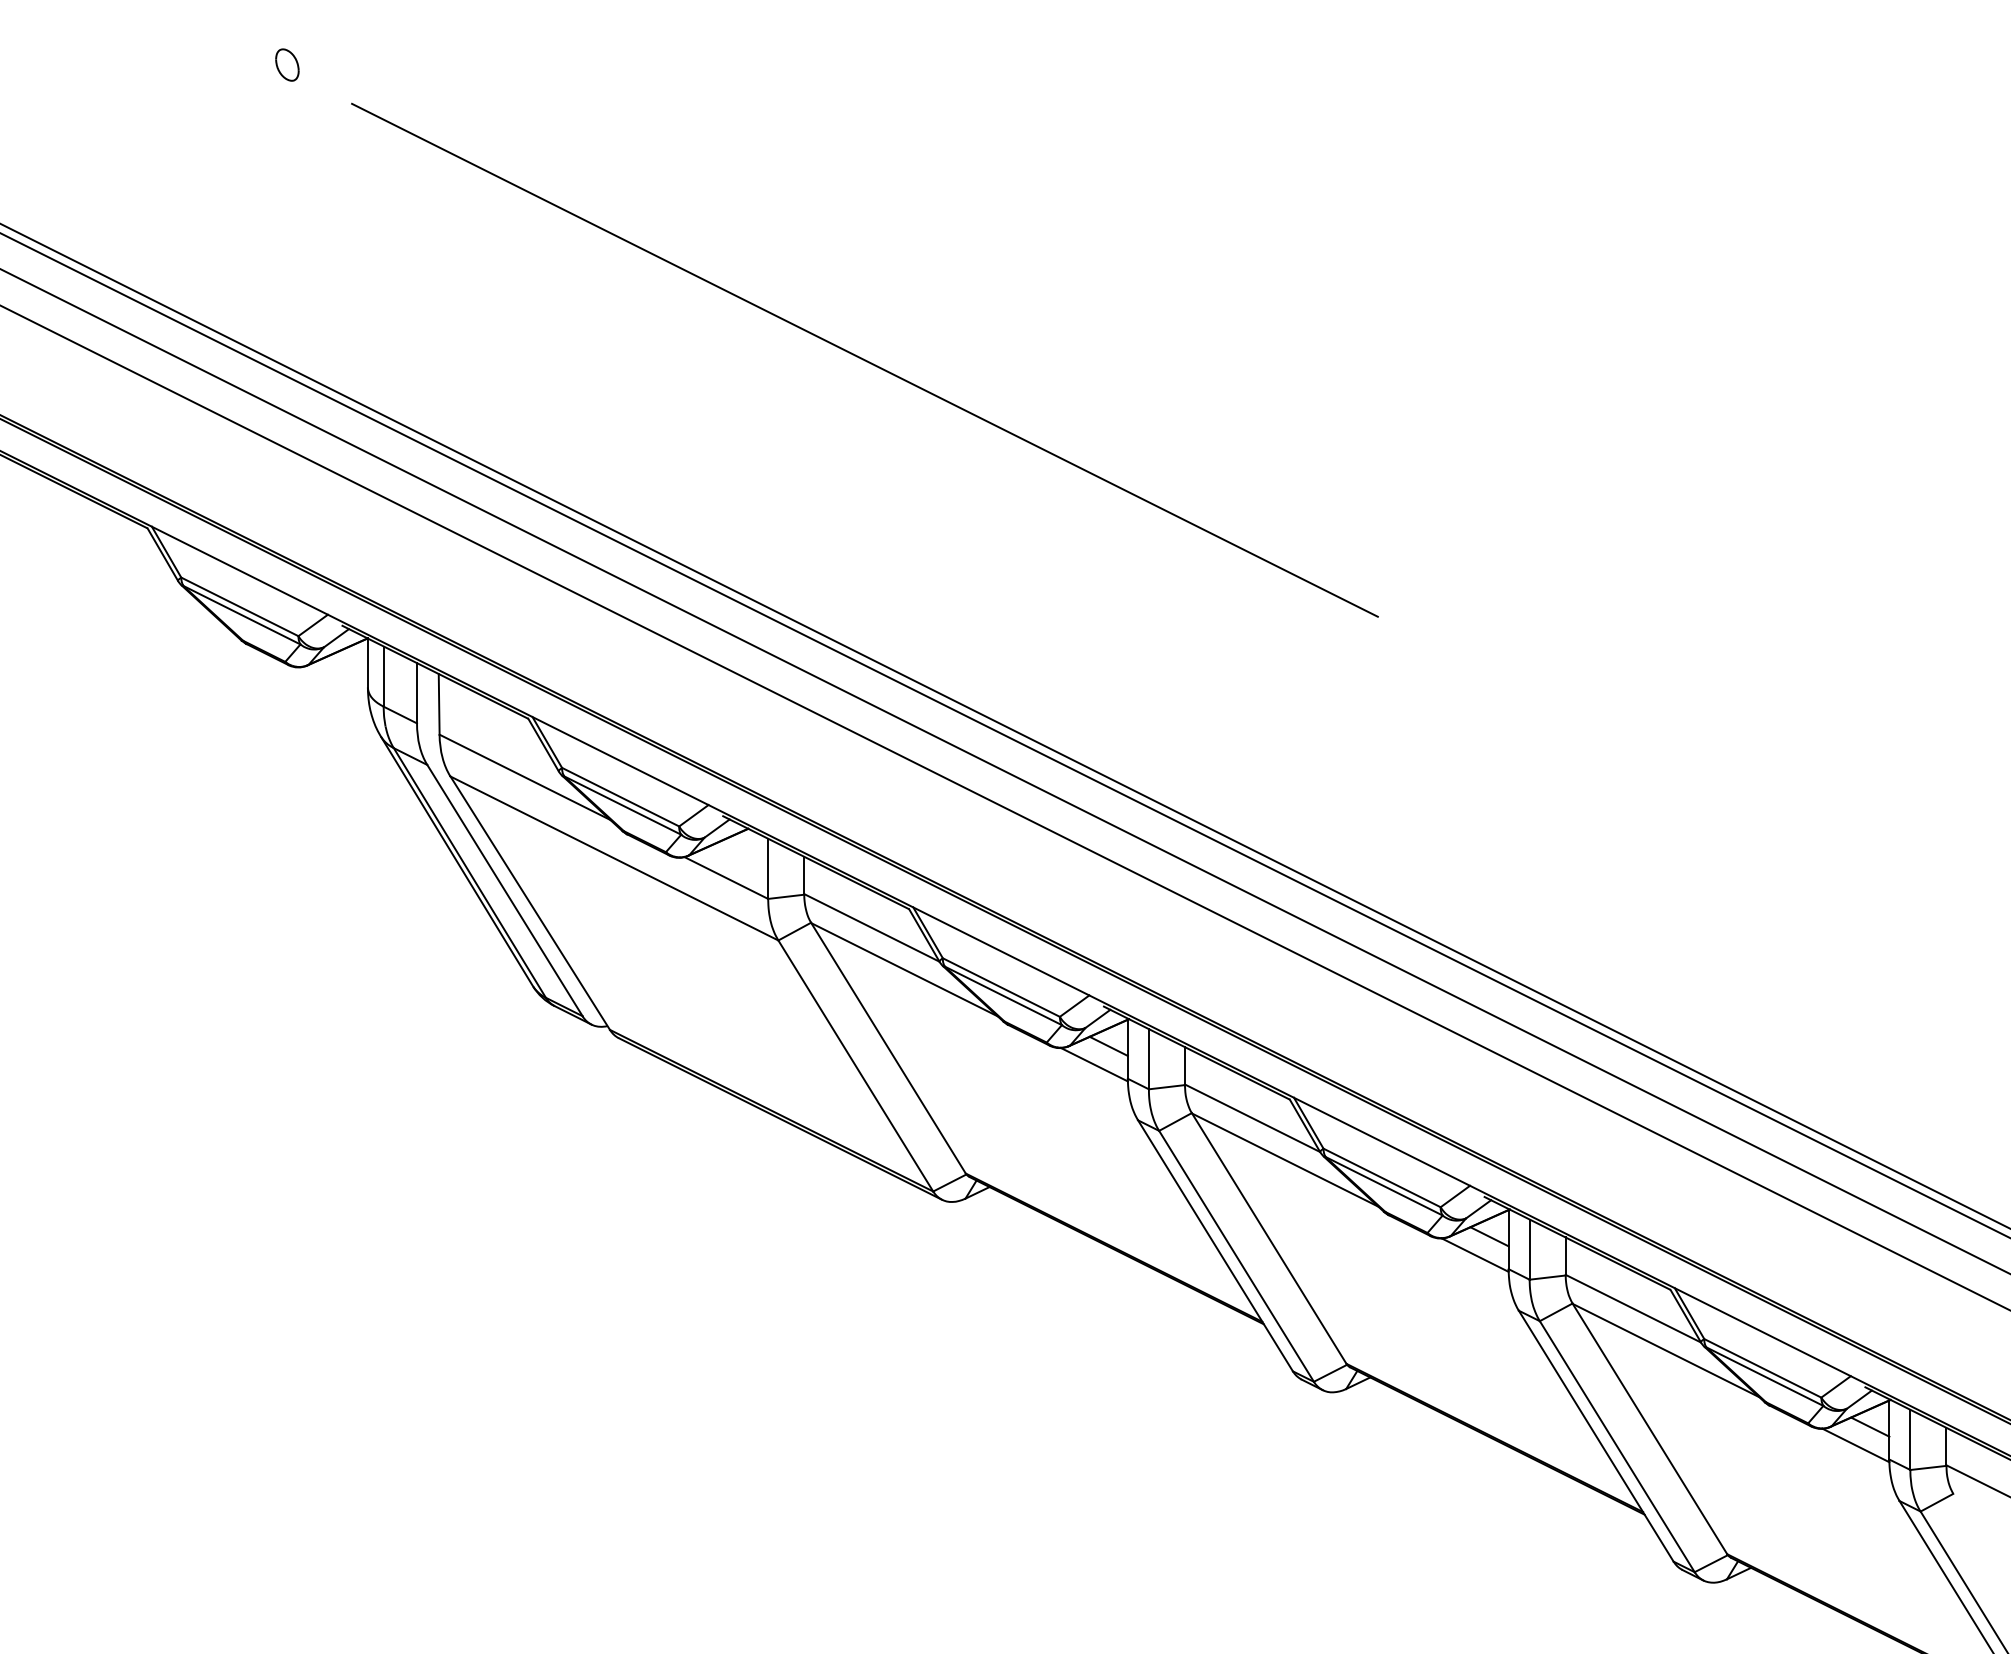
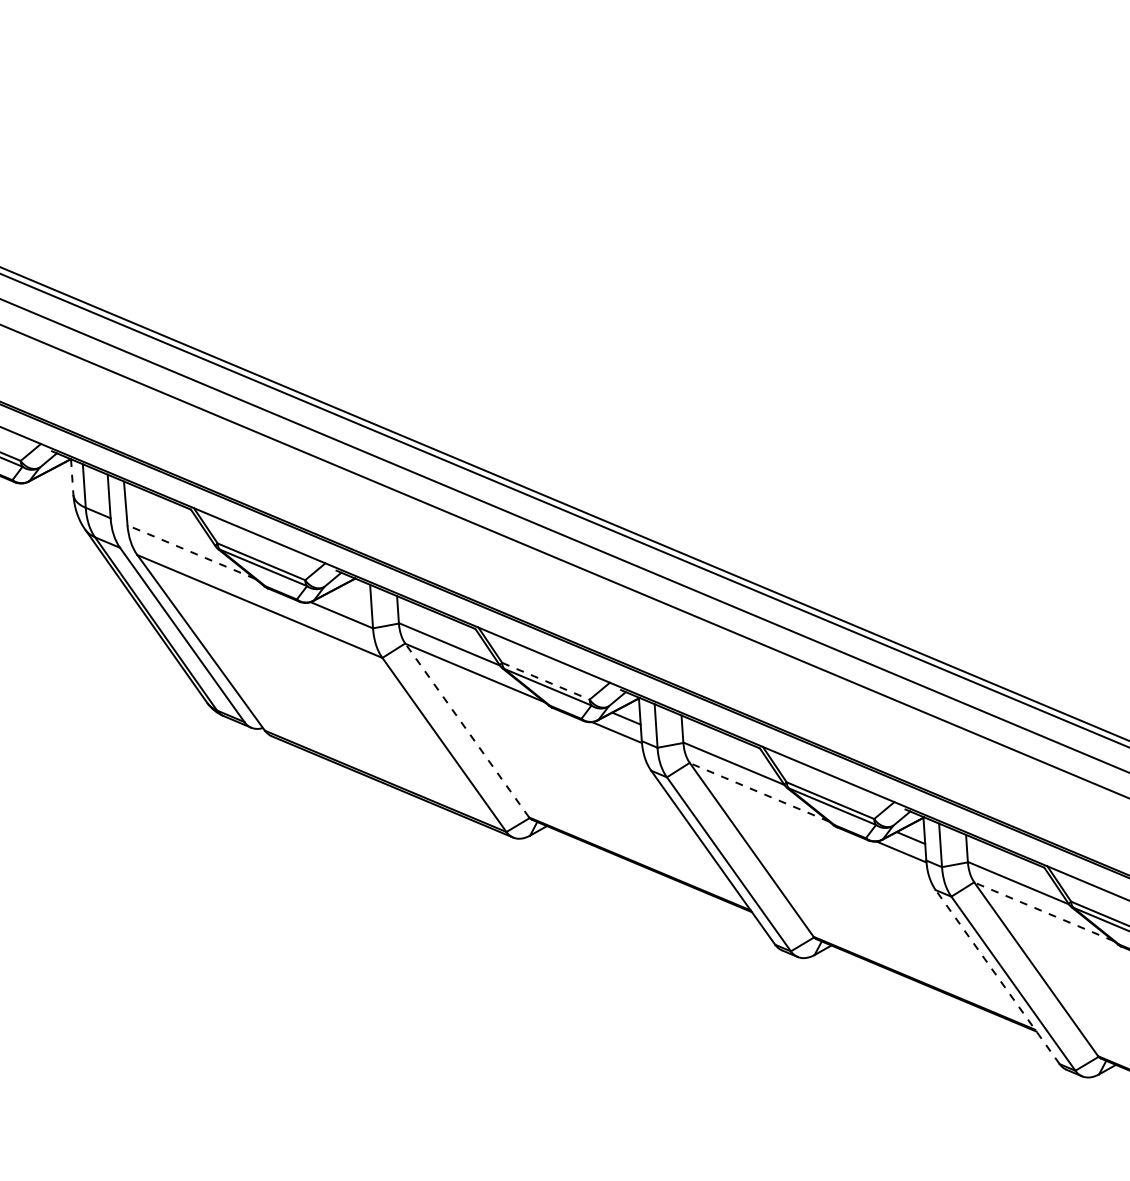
line: (864, 359) -> (416, 233), removed
line: (367, 663) -> (71, 477), solid -> dashed
line: (525, 777) -> (191, 552), solid -> dashed
line: (1001, 987) -> (546, 681), solid -> dashed
line: (888, 1047) -> (467, 730), solid -> dashed
line: (1284, 1159) -> (758, 792), solid -> dashed
line: (1665, 1350) -> (1043, 911), solid -> dashed
line: (1595, 1435) -> (997, 976), solid -> dashed

